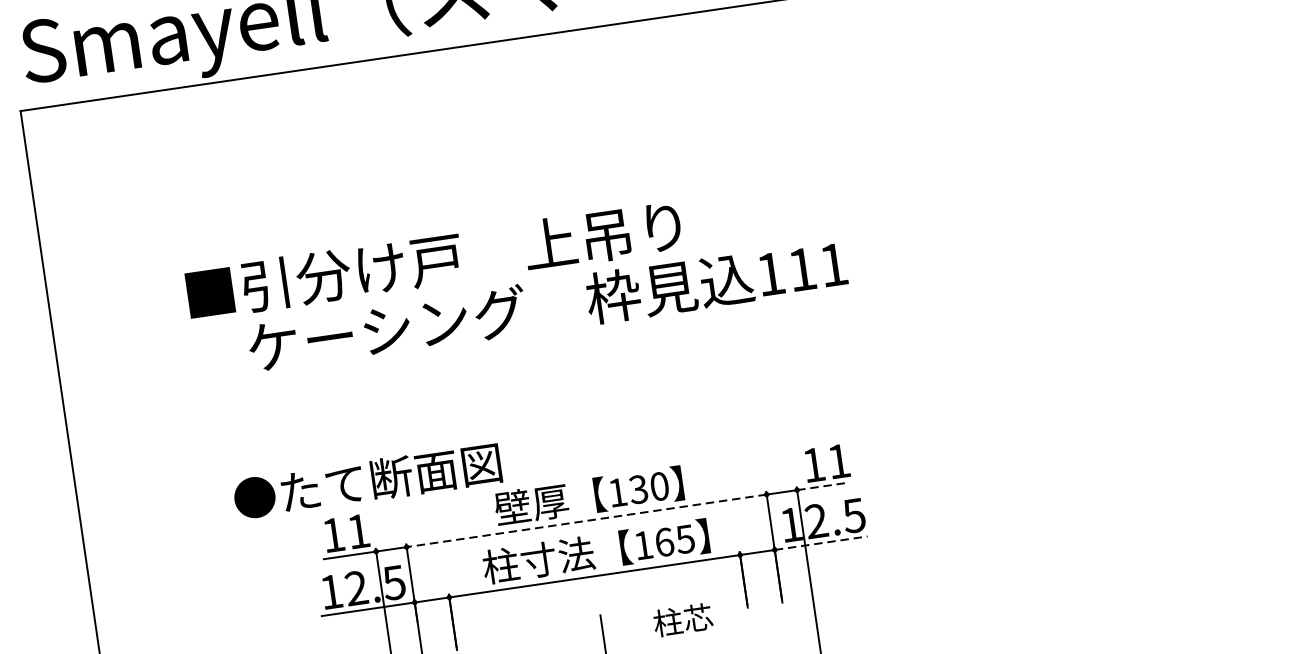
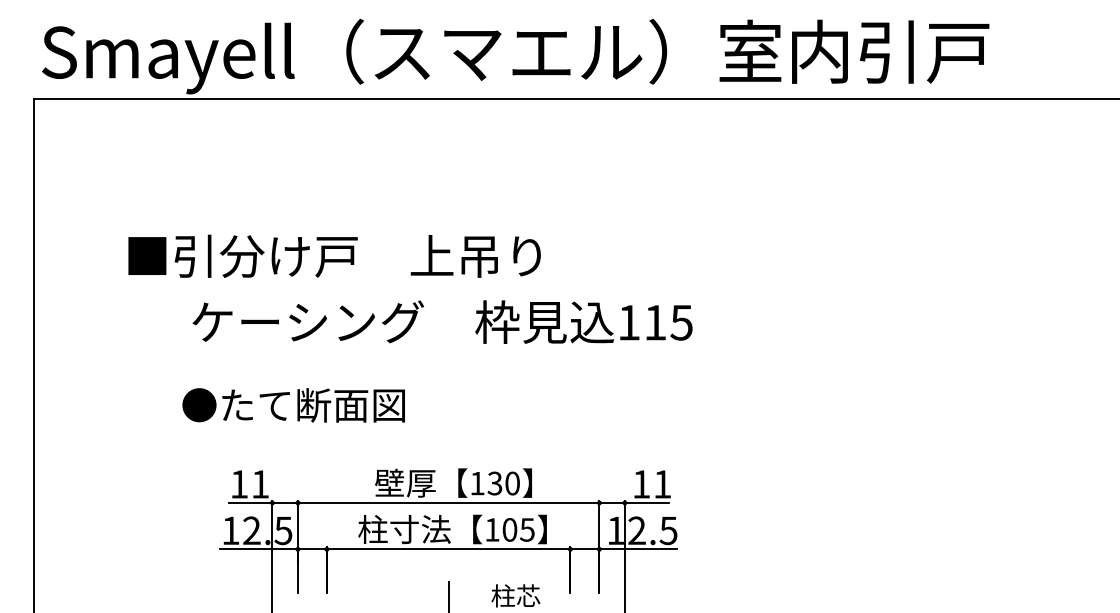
text: (433, 259) -> (334, 255), moved
text: (833, 264) -> (681, 322), 111 -> 115
text: (367, 481) -> (293, 405), moved
line: (822, 485) -> (646, 502), dashed -> solid
line: (586, 520) -> (448, 502), dashed -> solid
text: (663, 541) -> (509, 529), 165 -> 105
line: (821, 543) -> (638, 549), dashed -> solid

